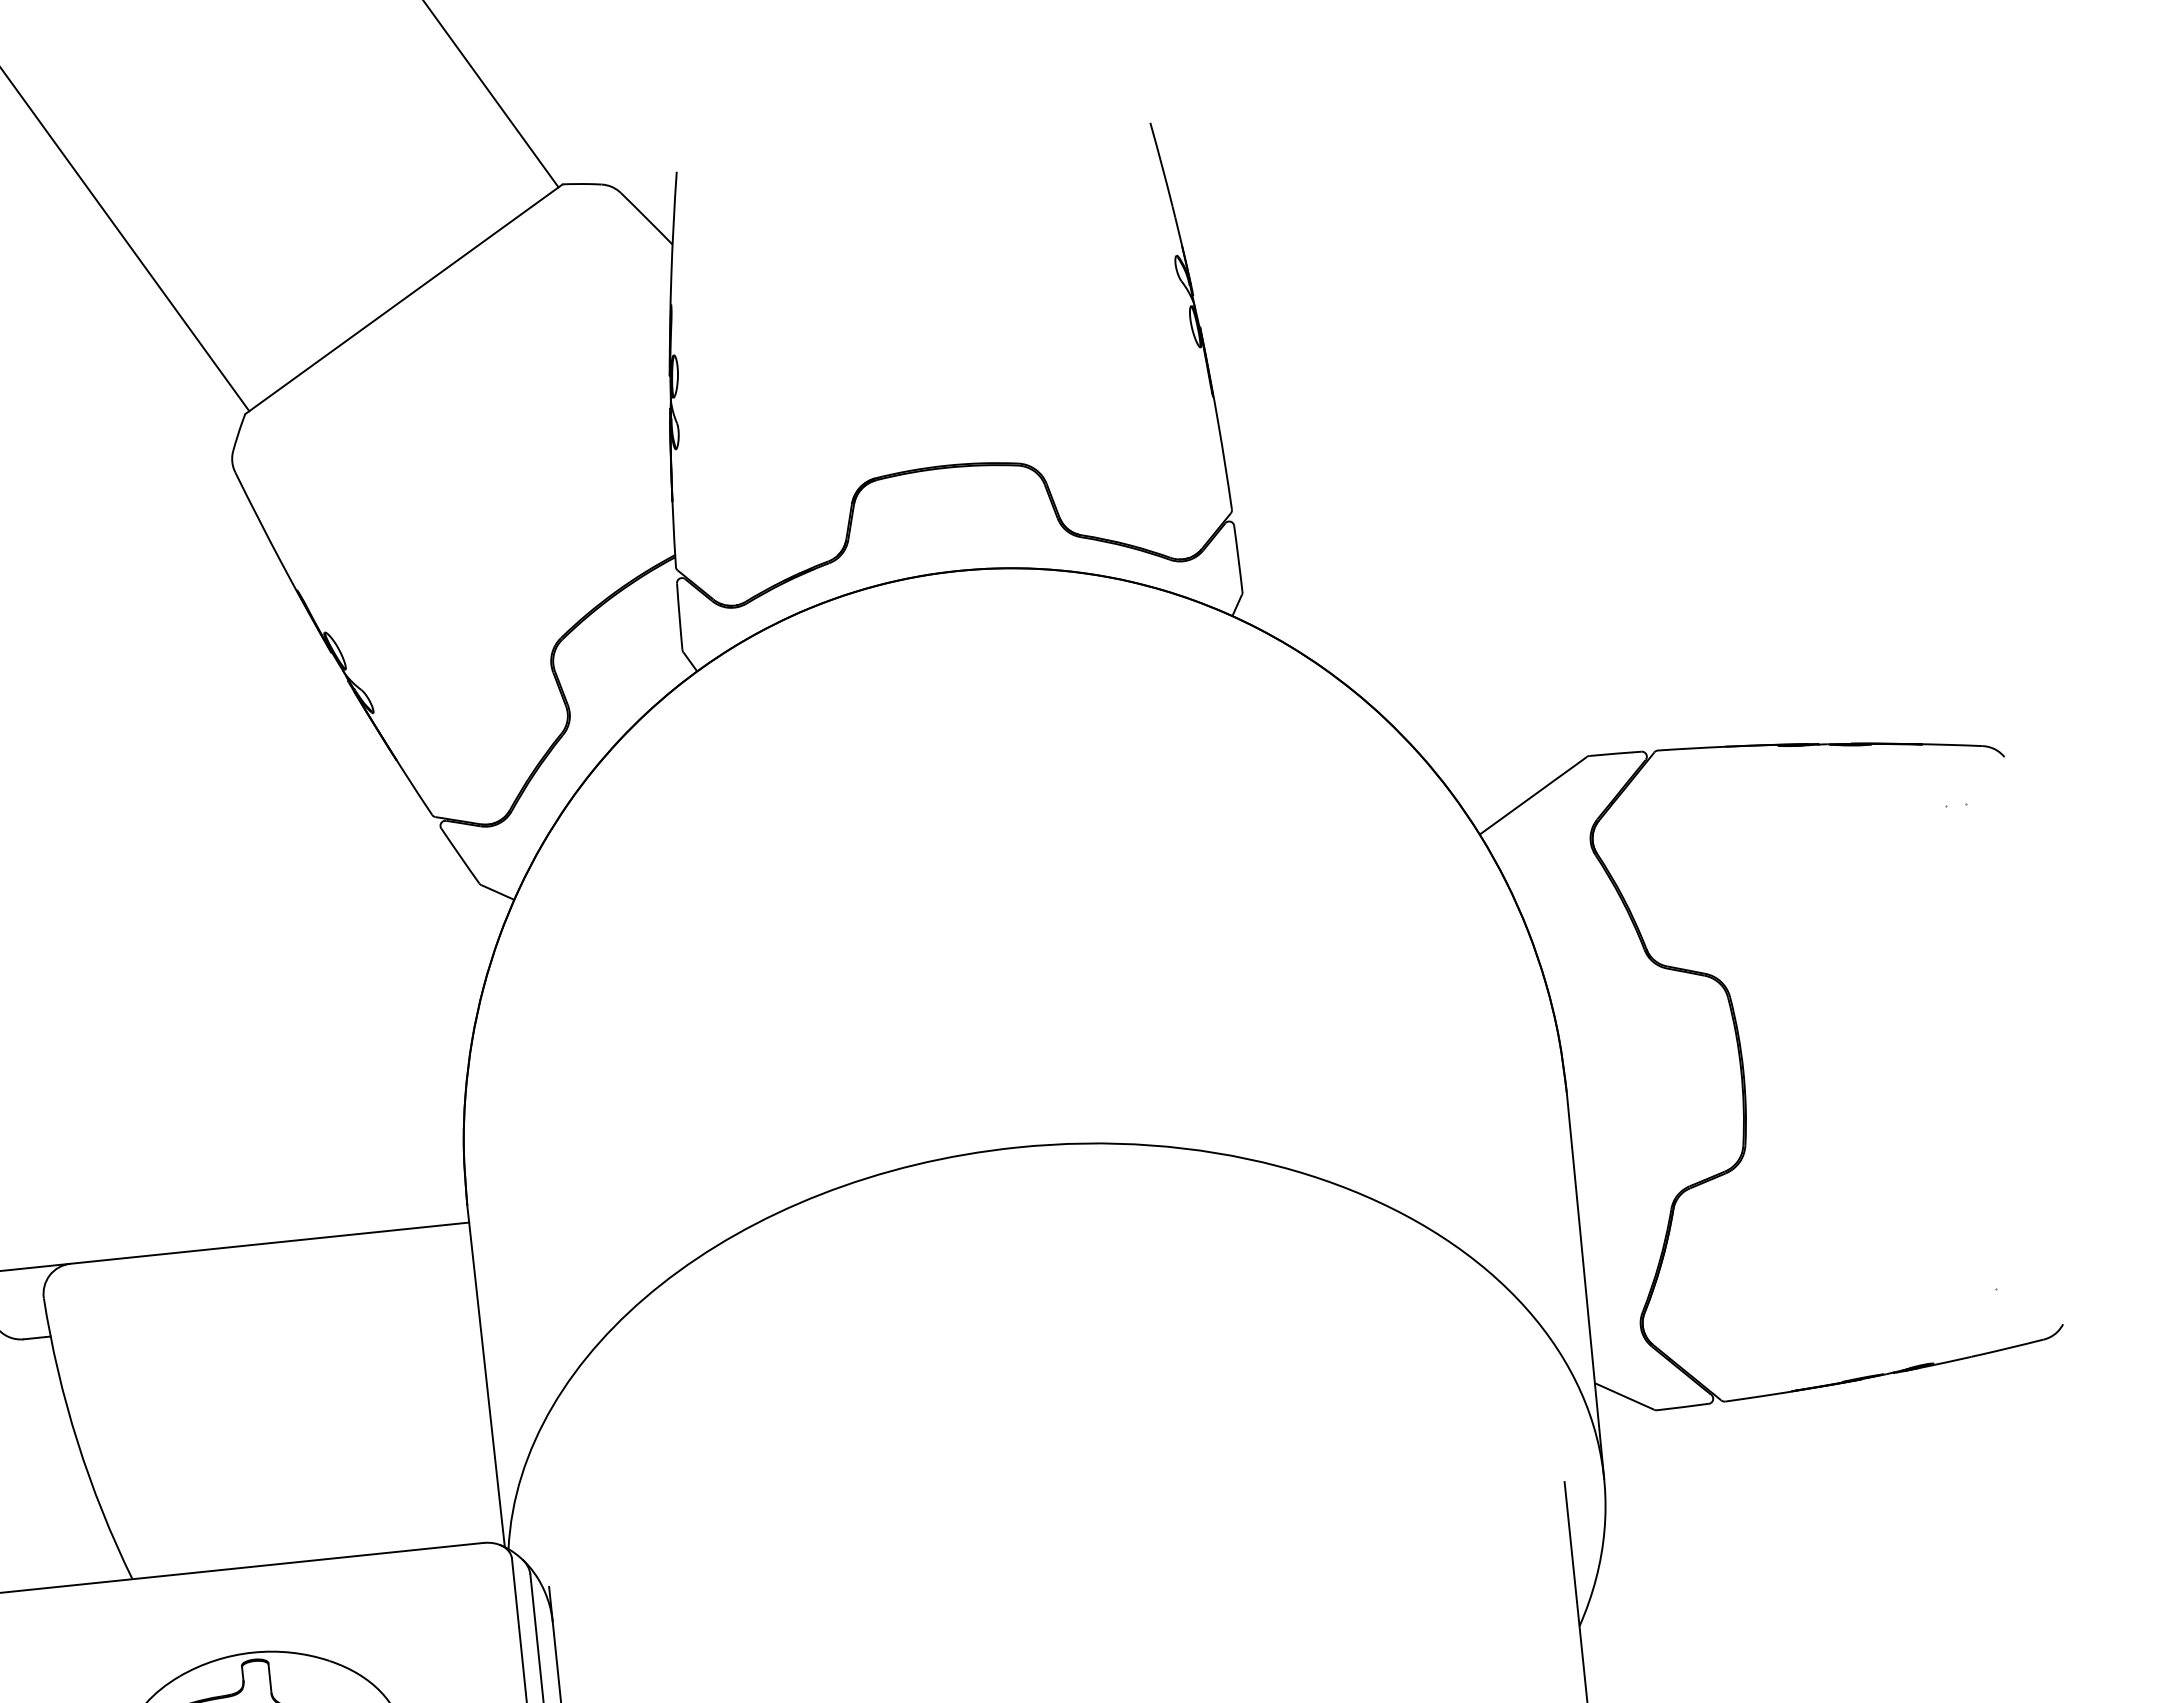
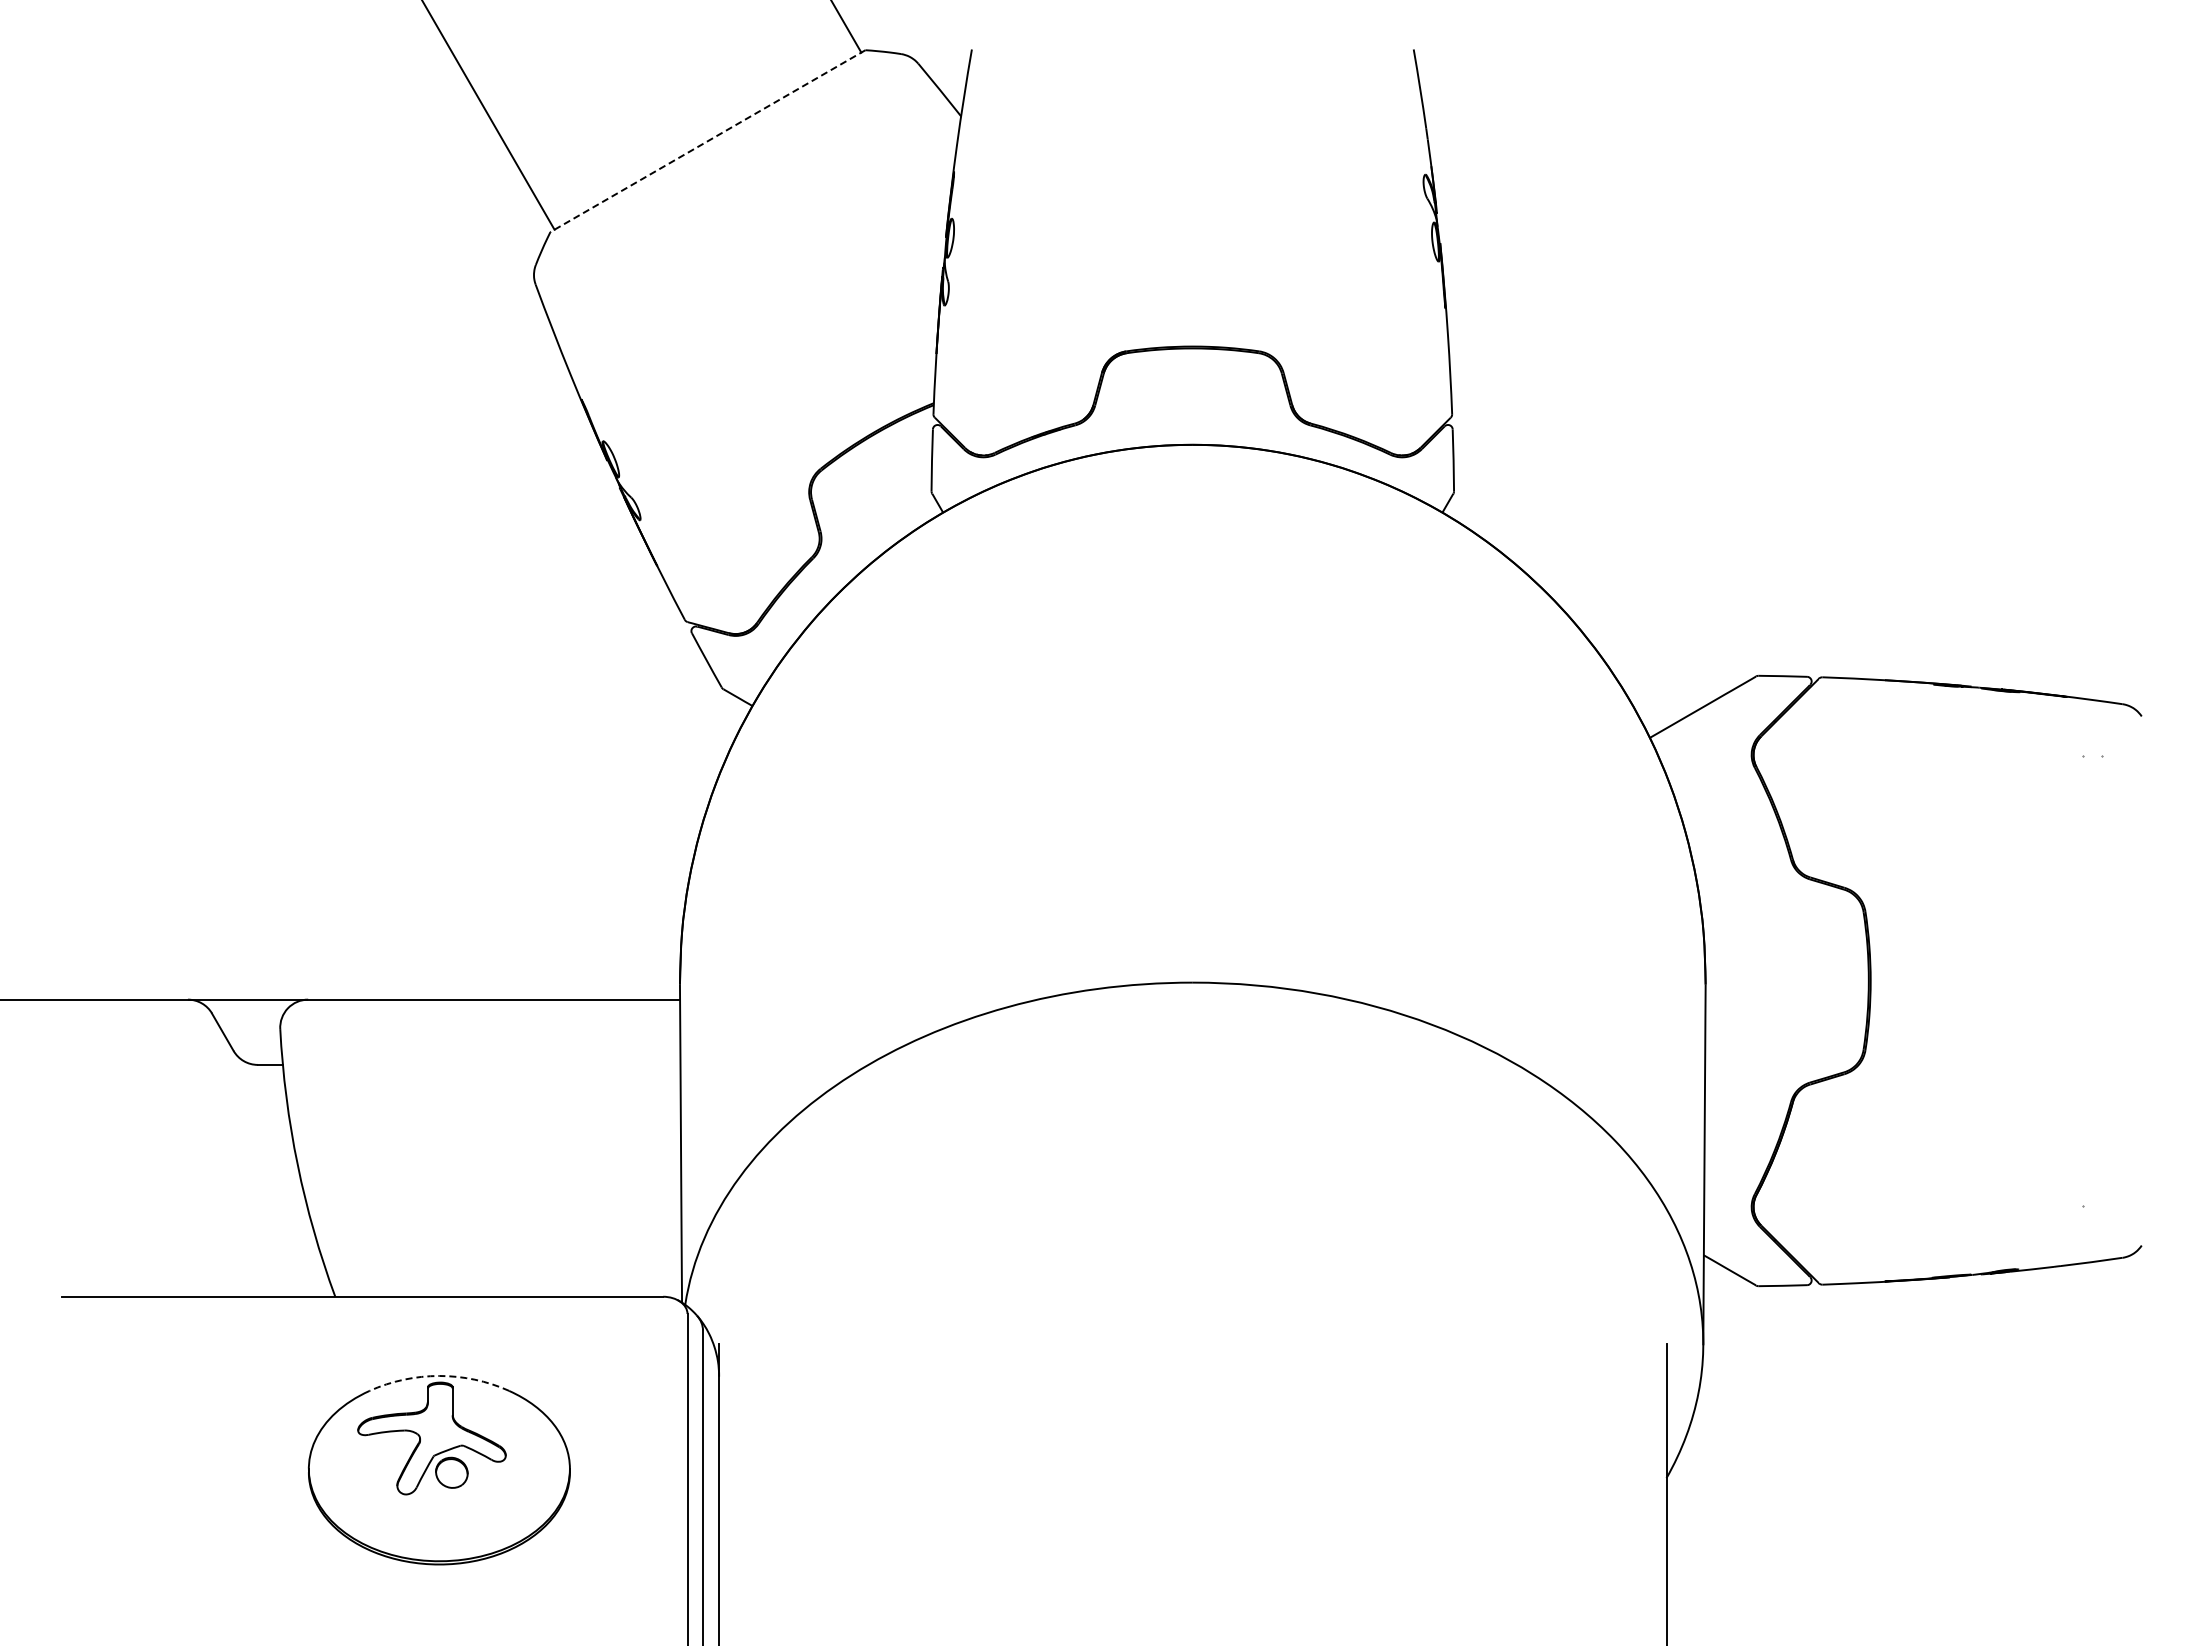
line: (403, 299) -> (707, 141), solid -> dashed
arc: (252, 1652) -> (439, 1375), solid -> dashed

